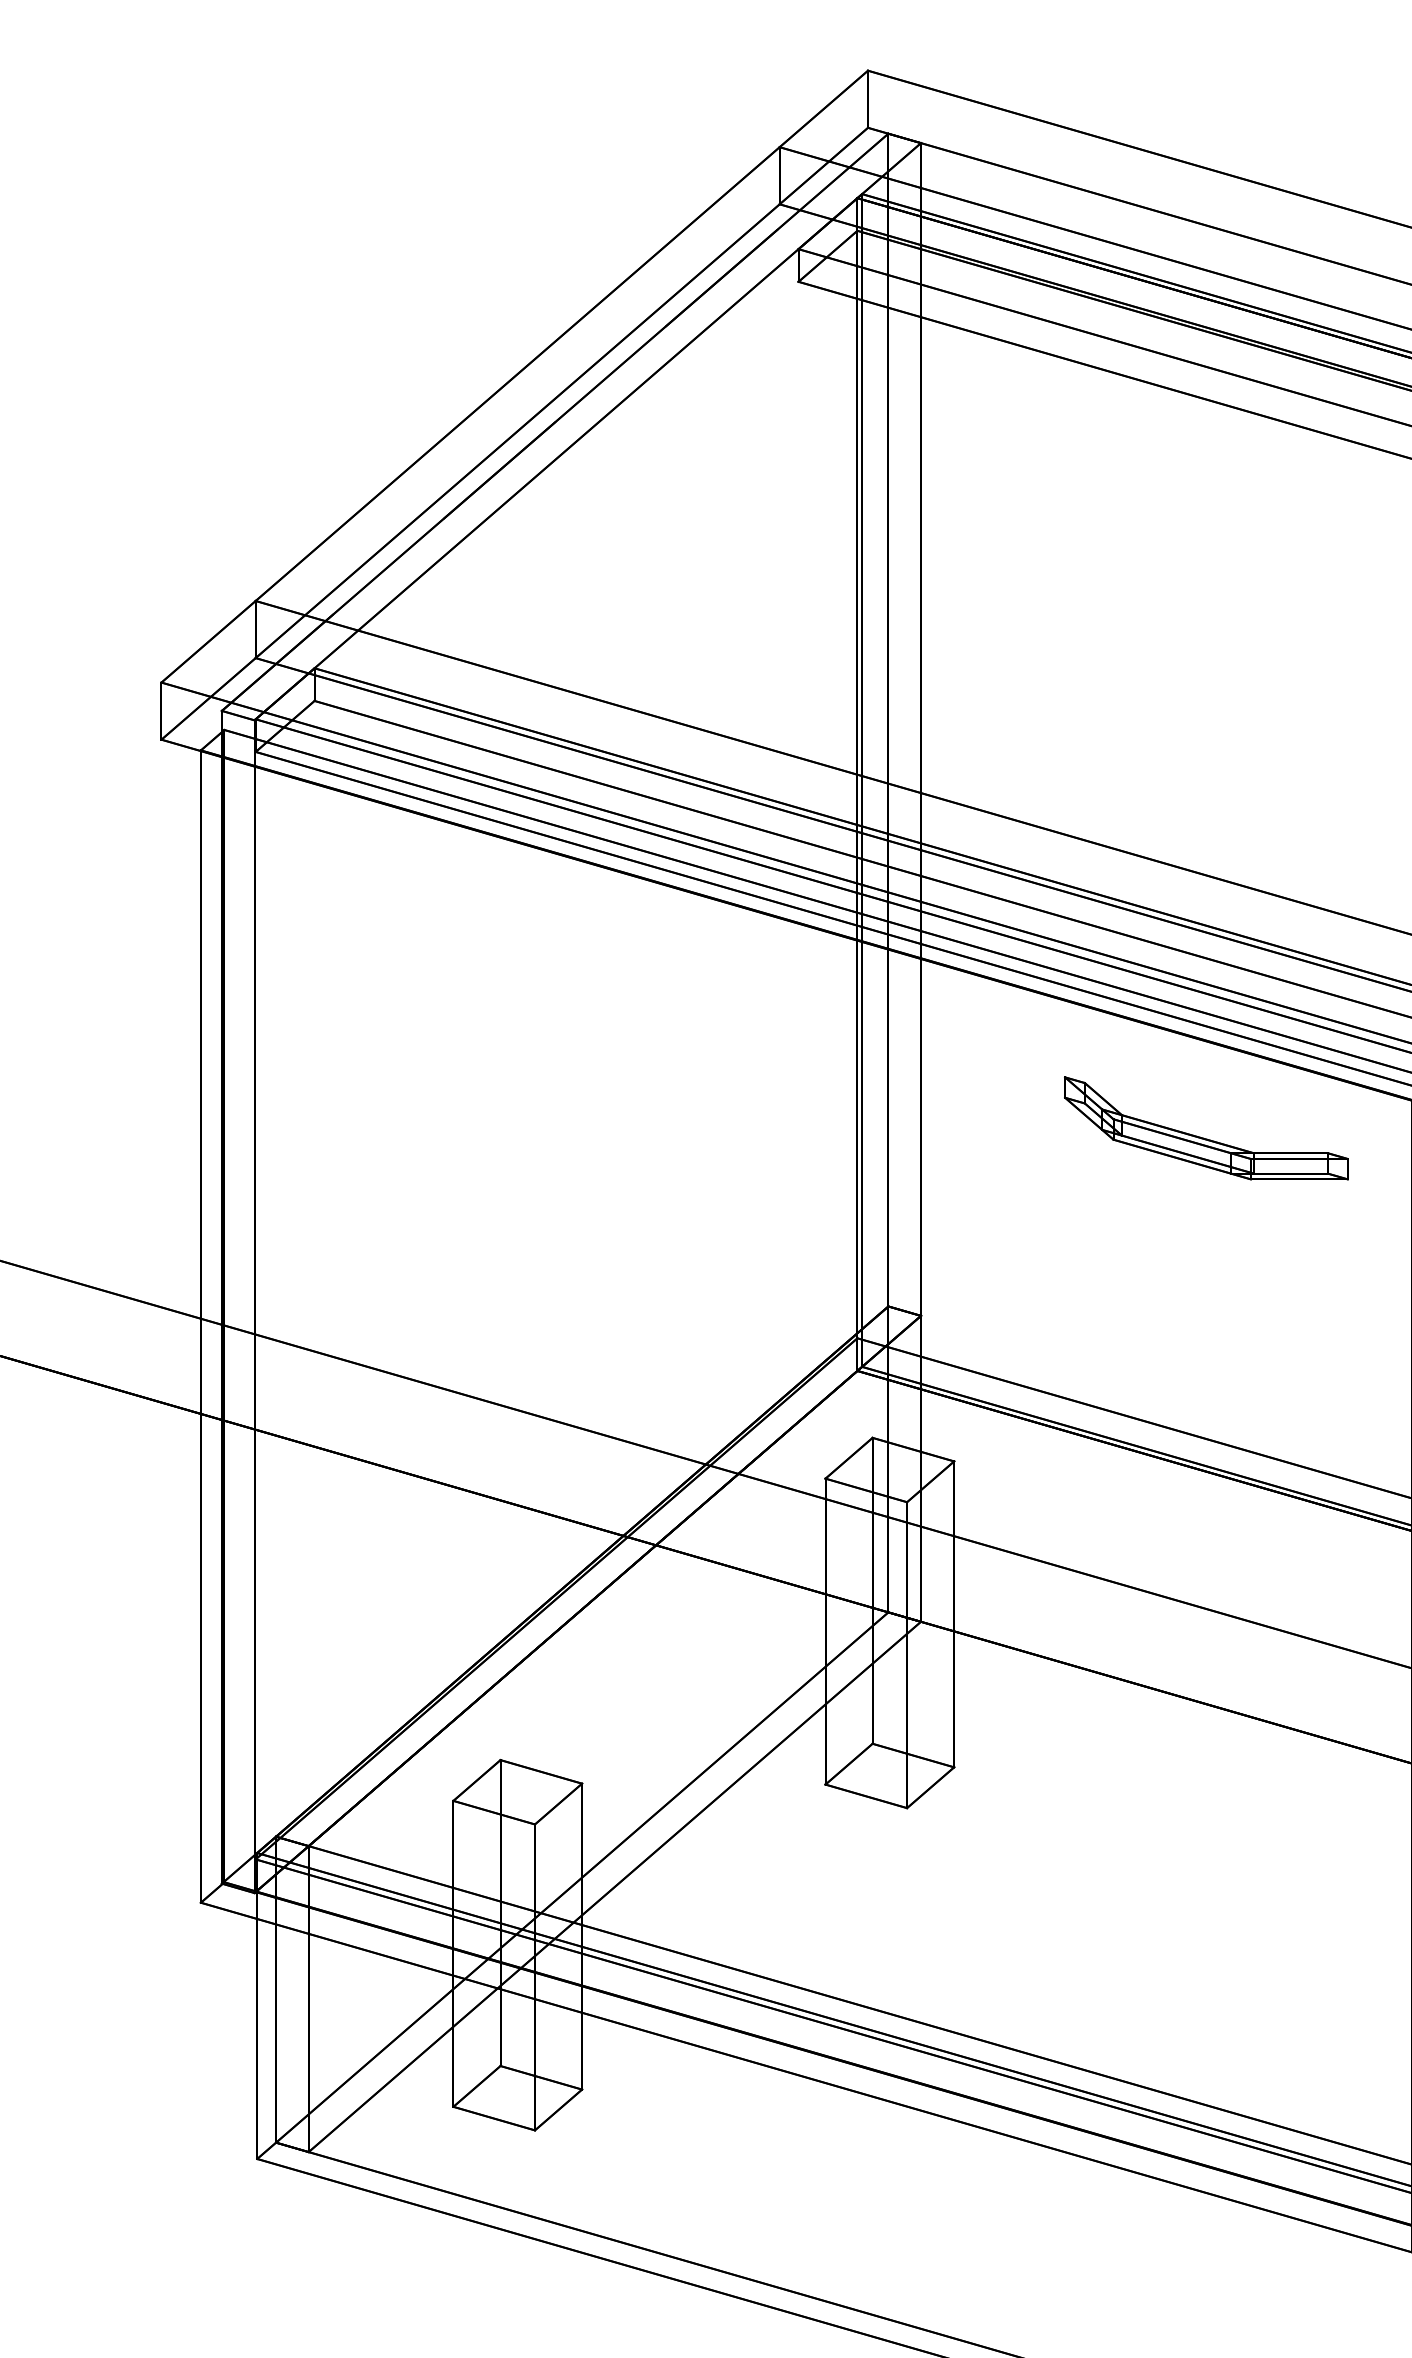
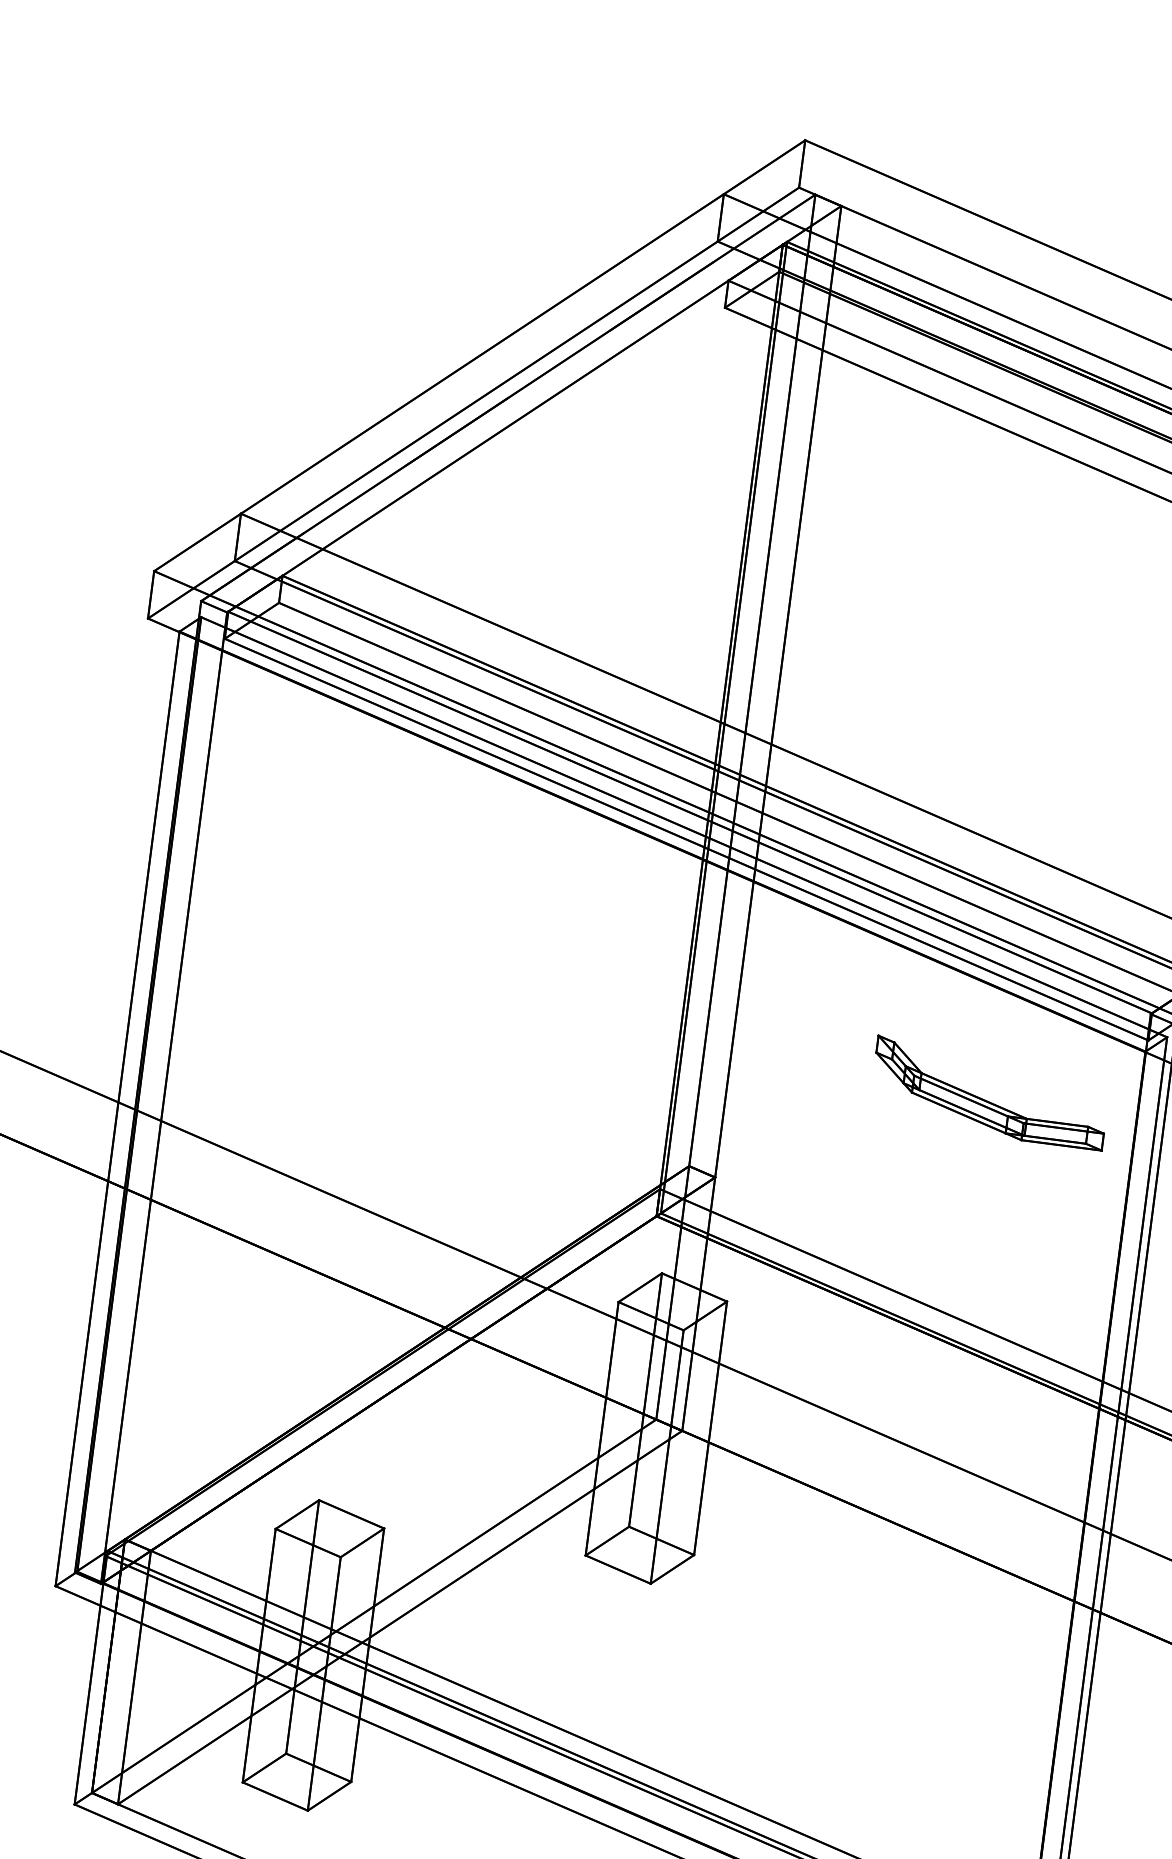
part: (1203, 1137) -> (986, 1100), moved

